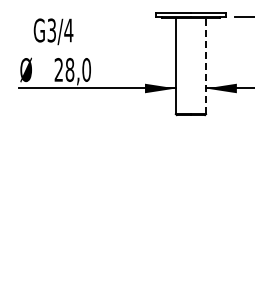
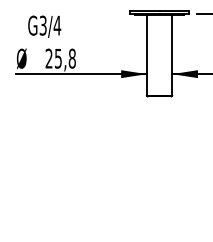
line: (206, 65) -> (172, 54), dashed -> solid
text: (77, 69) -> (64, 58), 28,0 -> 25,8

